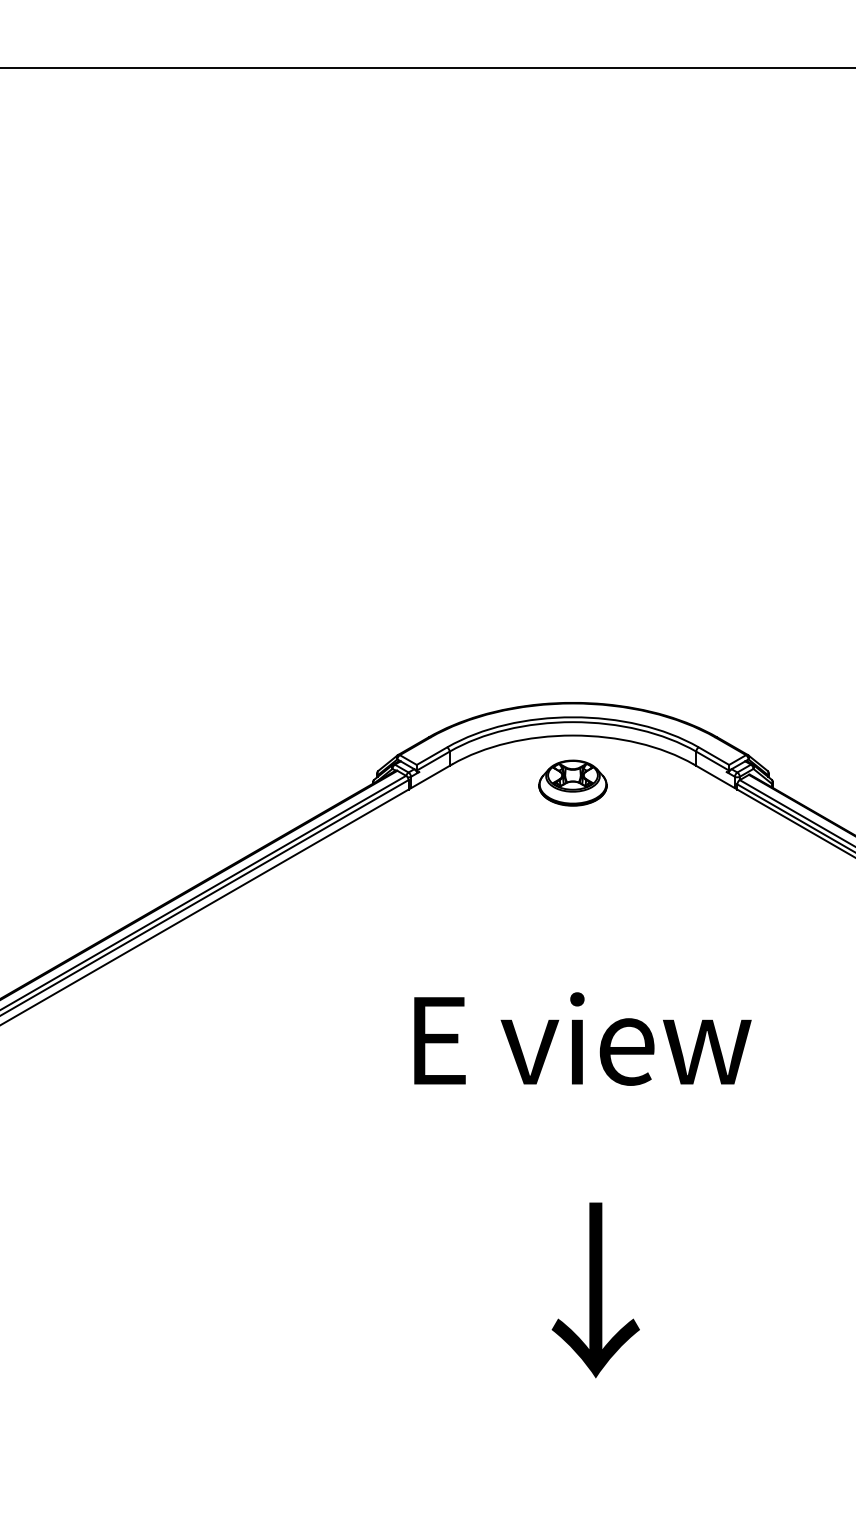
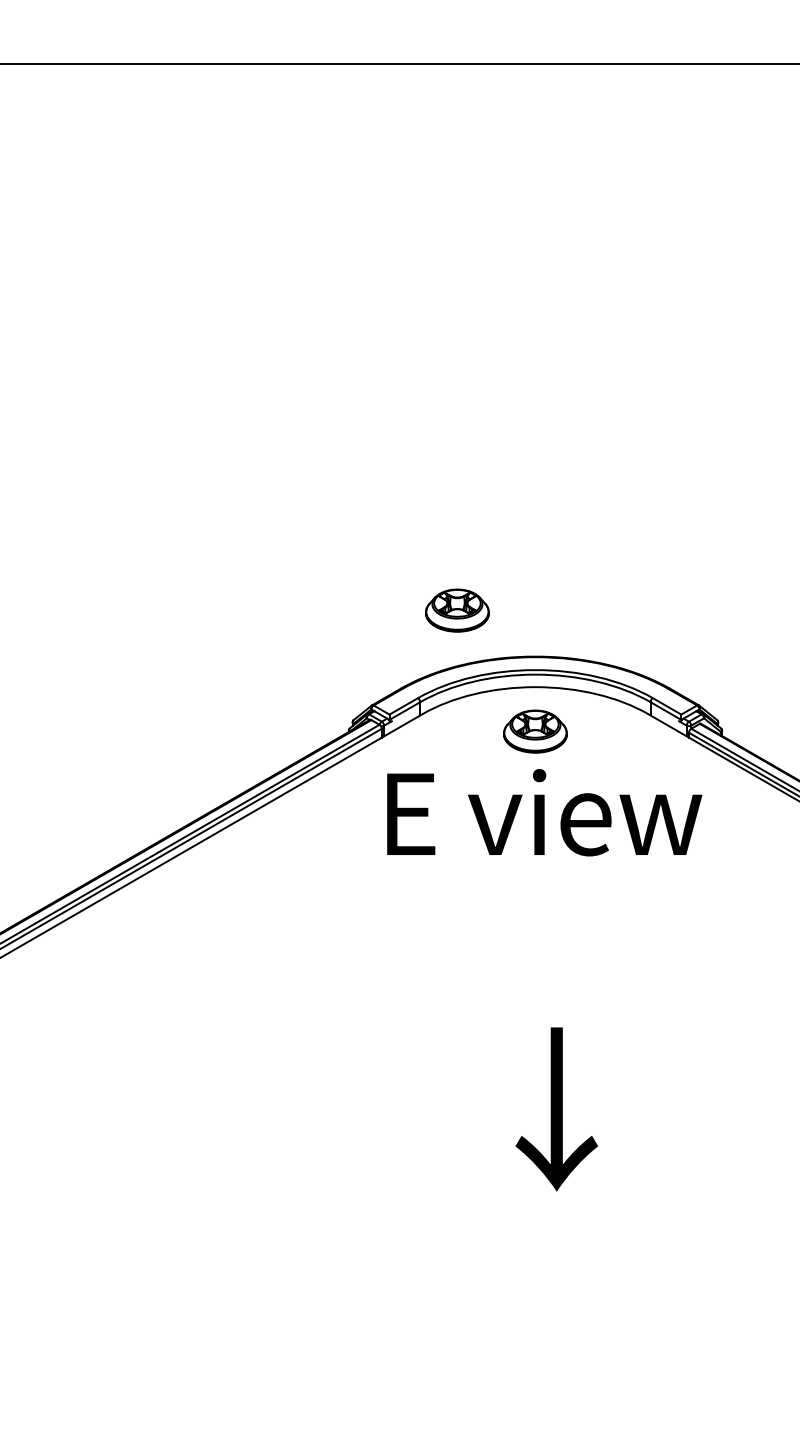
part: (489, 653) -> (457, 610), added
text: (582, 1038) -> (544, 812), moved
text: (595, 1290) -> (556, 1109), moved

